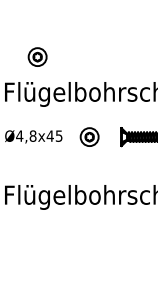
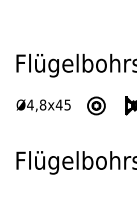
part: (37, 56) -> (47, 29), removed

